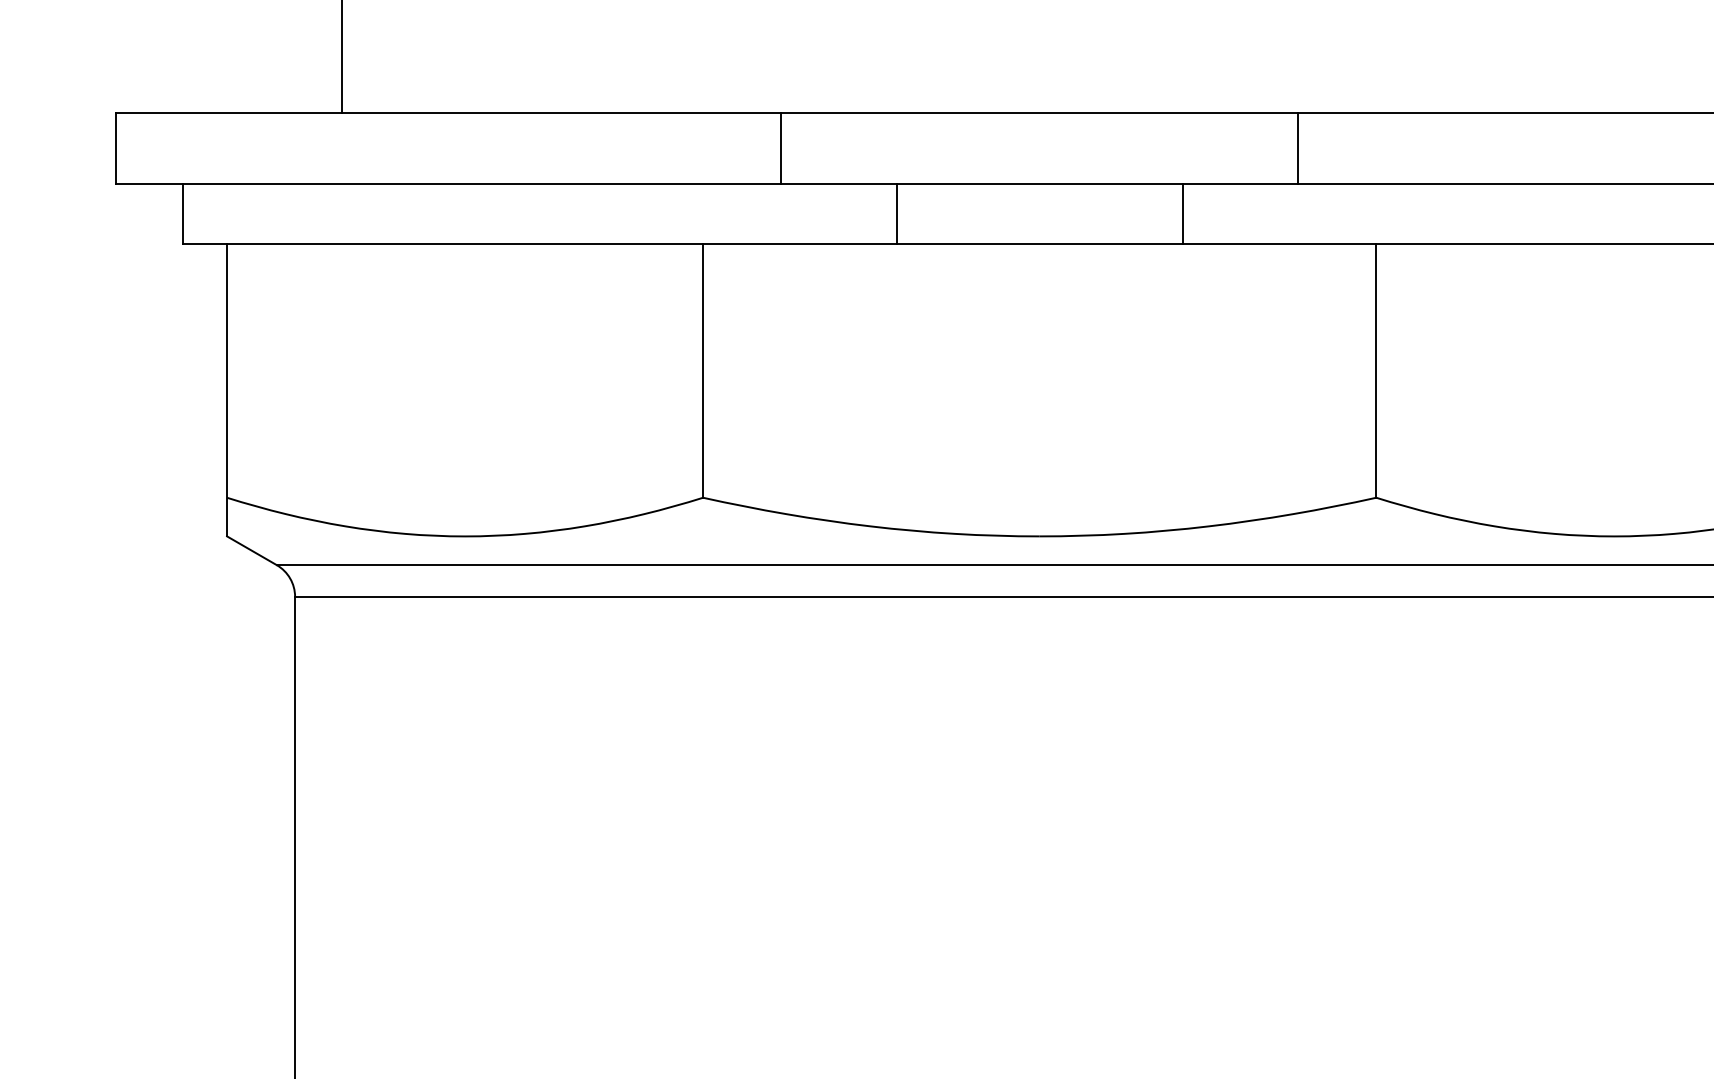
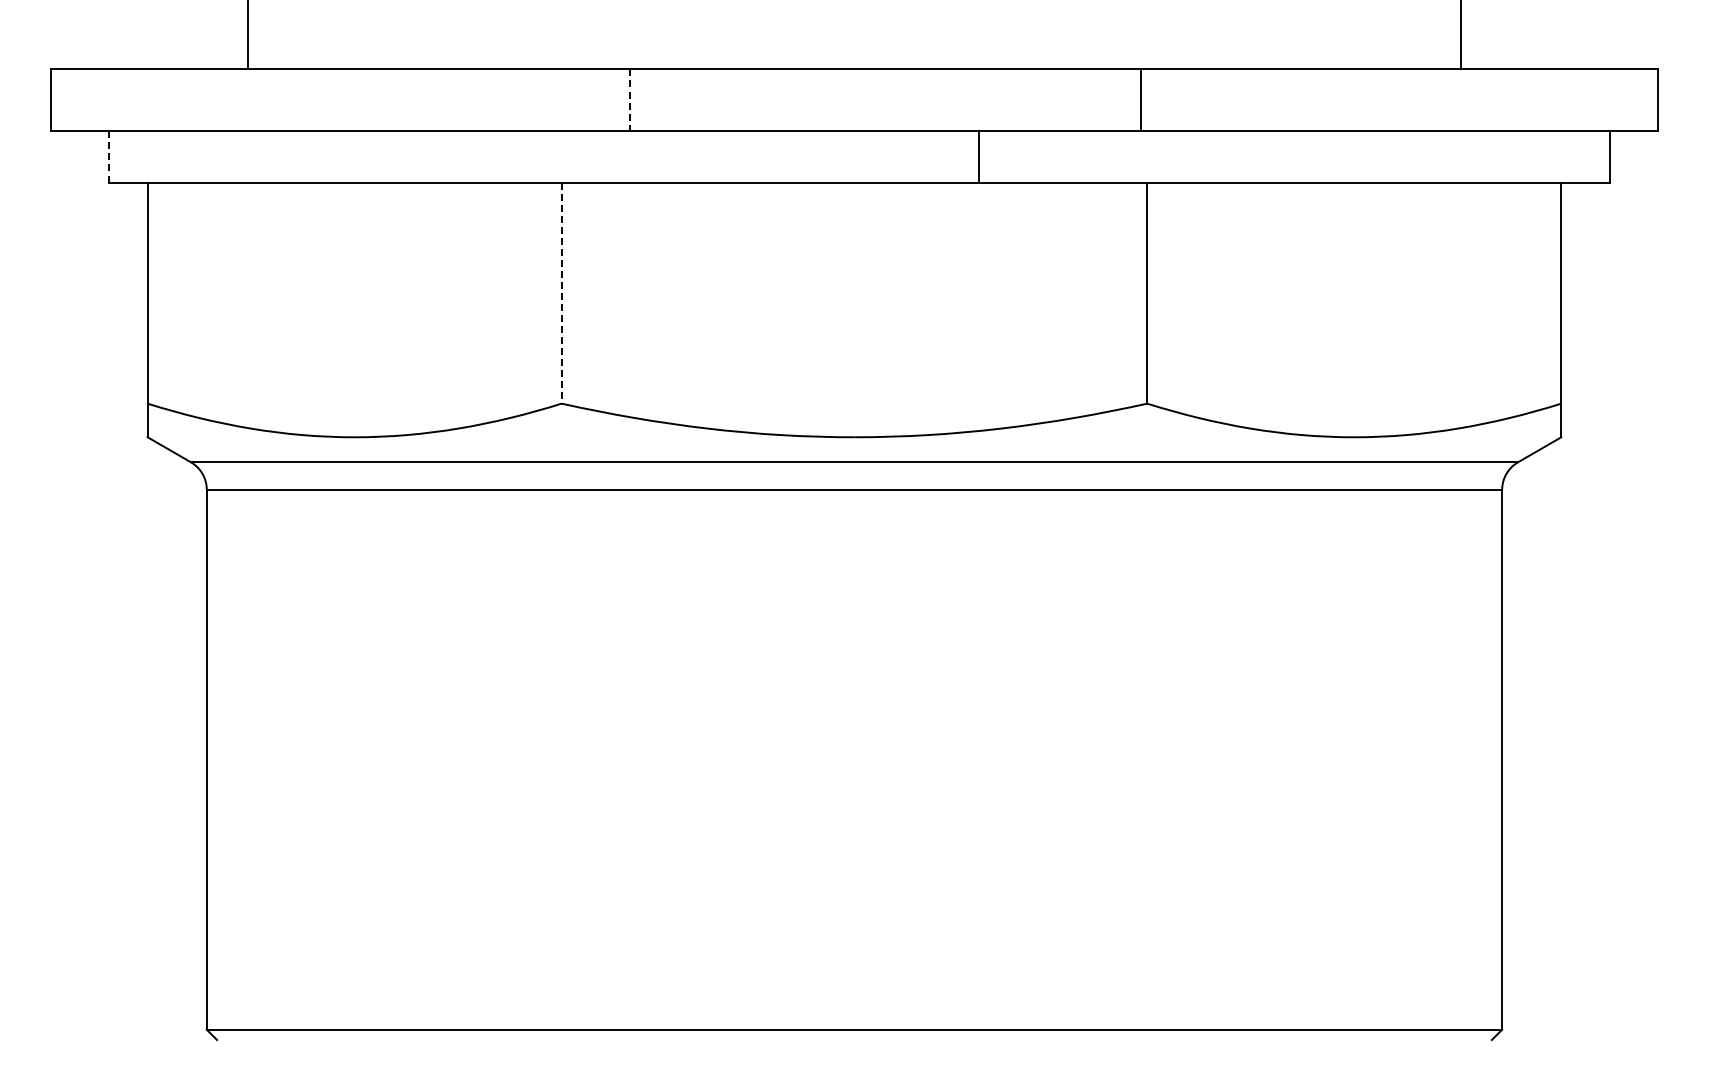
line: (781, 149) -> (629, 100), solid -> dashed
line: (1298, 149) -> (1141, 100), moved
line: (183, 213) -> (109, 156), solid -> dashed
line: (897, 213) -> (730, 156), removed
line: (702, 371) -> (561, 293), solid -> dashed

